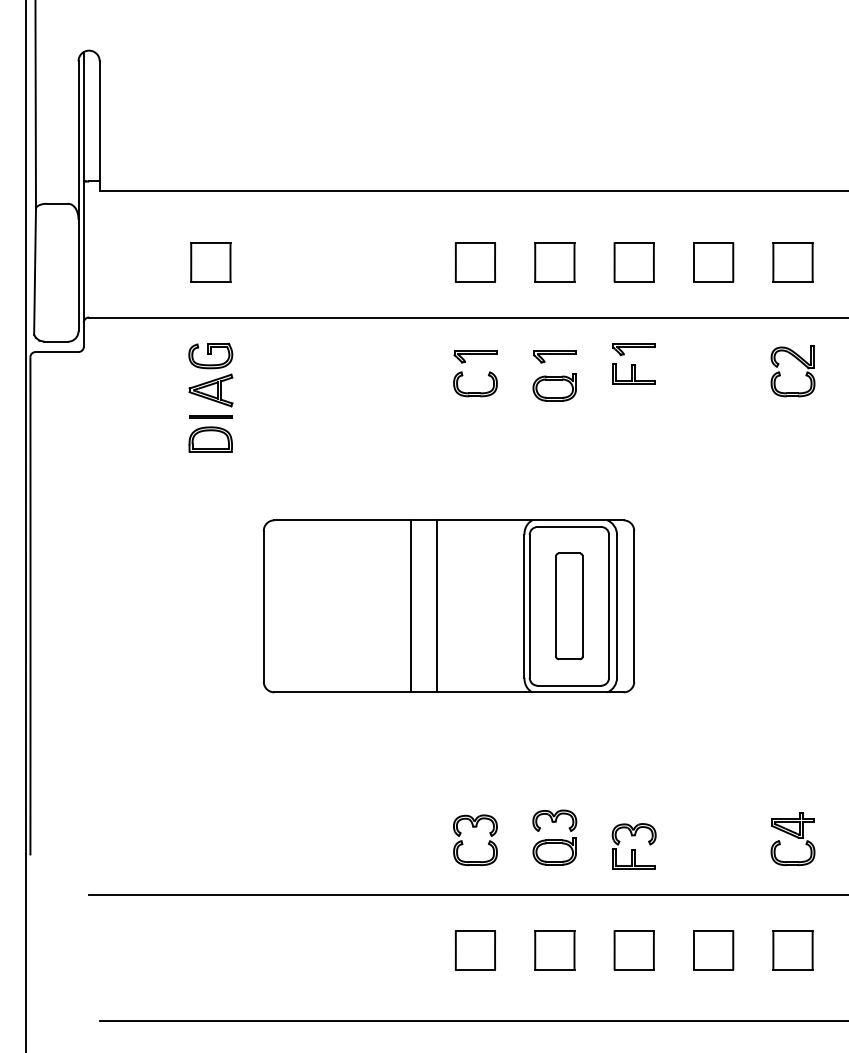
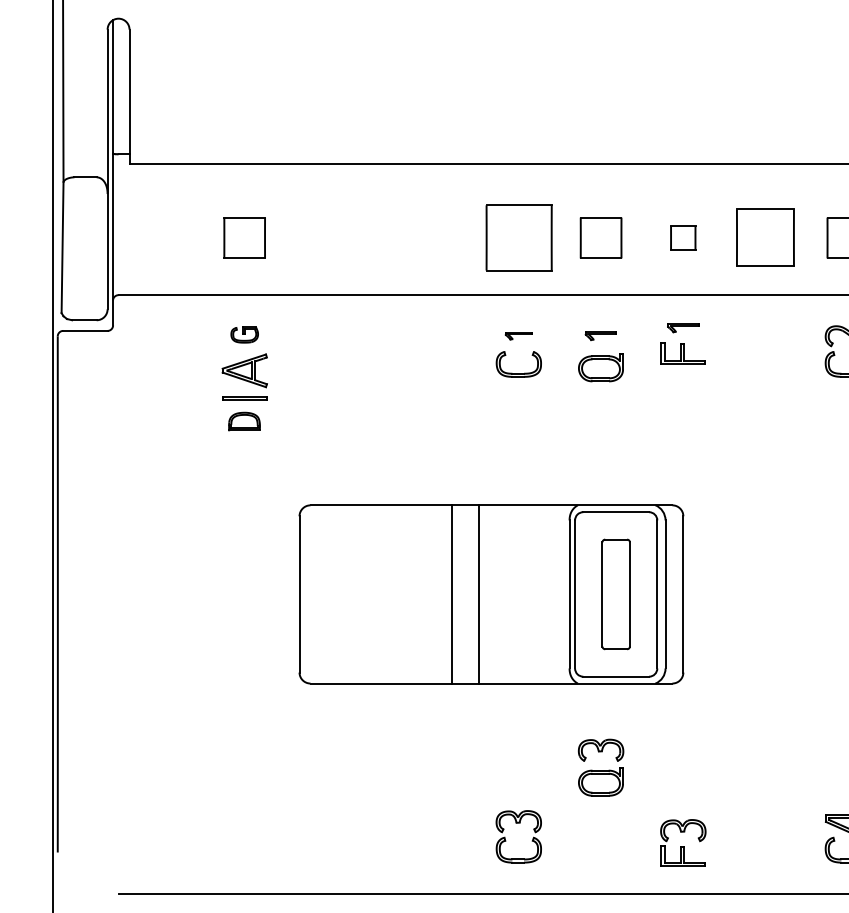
part: (474, 262) -> (517, 238), size x1.6
part: (633, 262) -> (682, 238), size x0.6
part: (713, 262) -> (765, 238), size x1.4
part: (633, 349) -> (682, 328), size x0.7
part: (210, 355) -> (244, 334), size x0.6
part: (475, 356) -> (518, 335), size x0.6
part: (554, 356) -> (600, 335), size x0.7
part: (210, 439) -> (244, 421), size x0.7
part: (554, 837) -> (600, 767), moved

